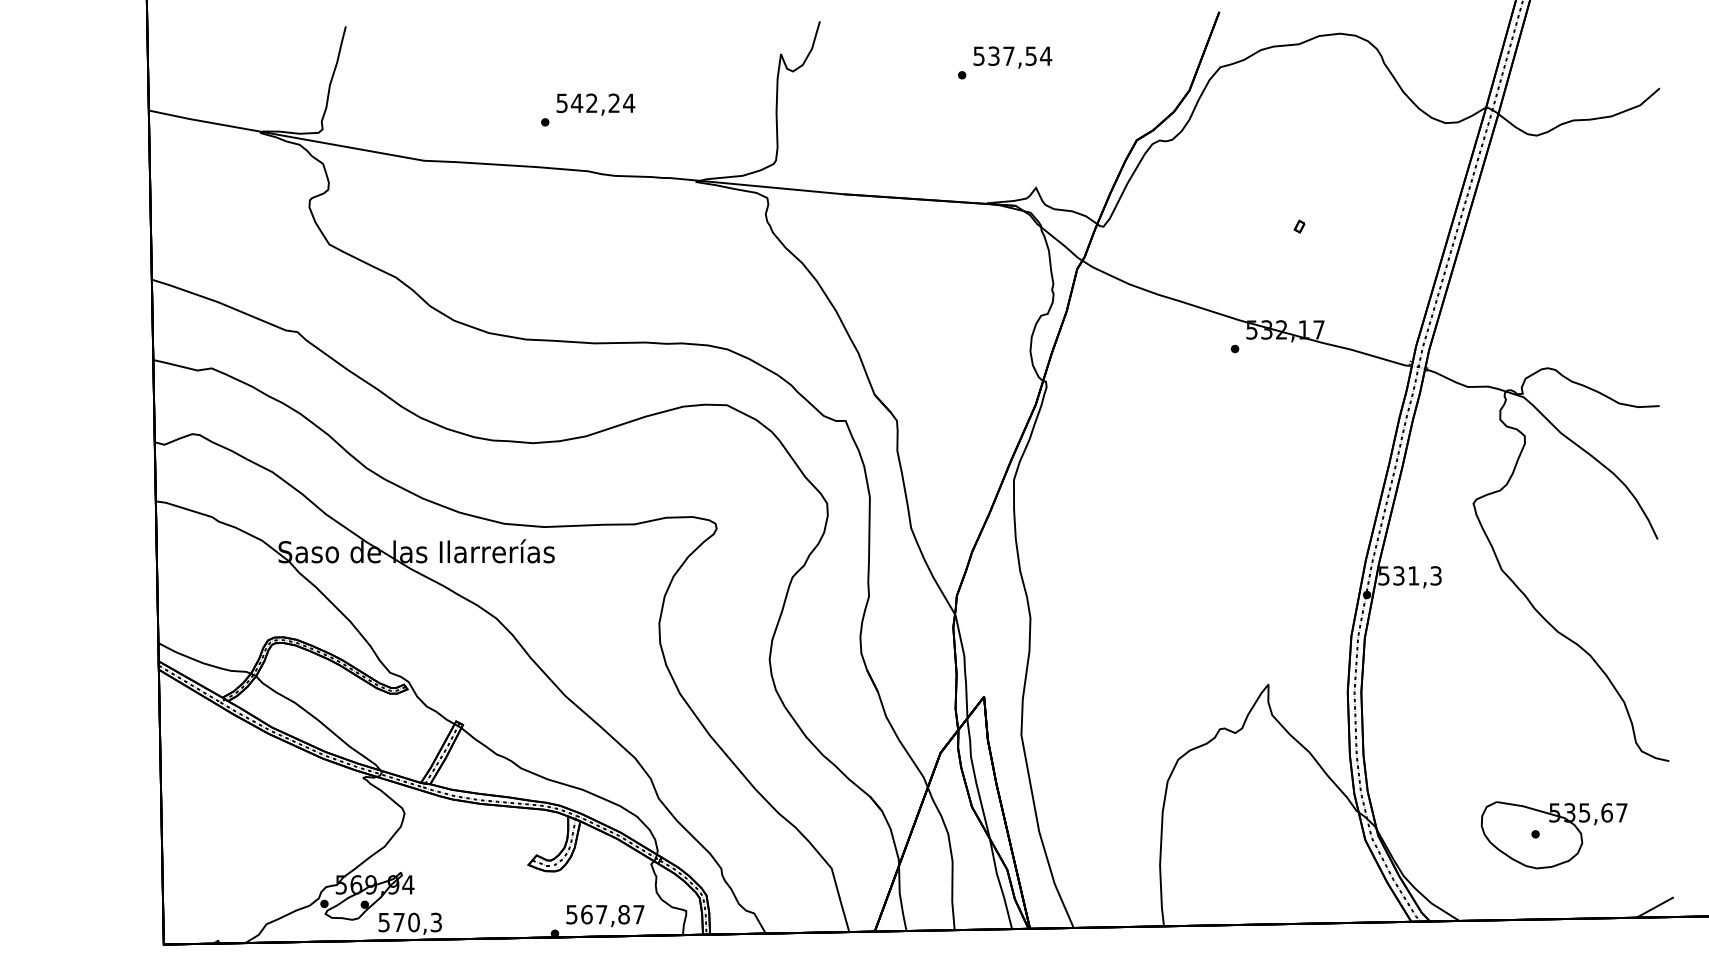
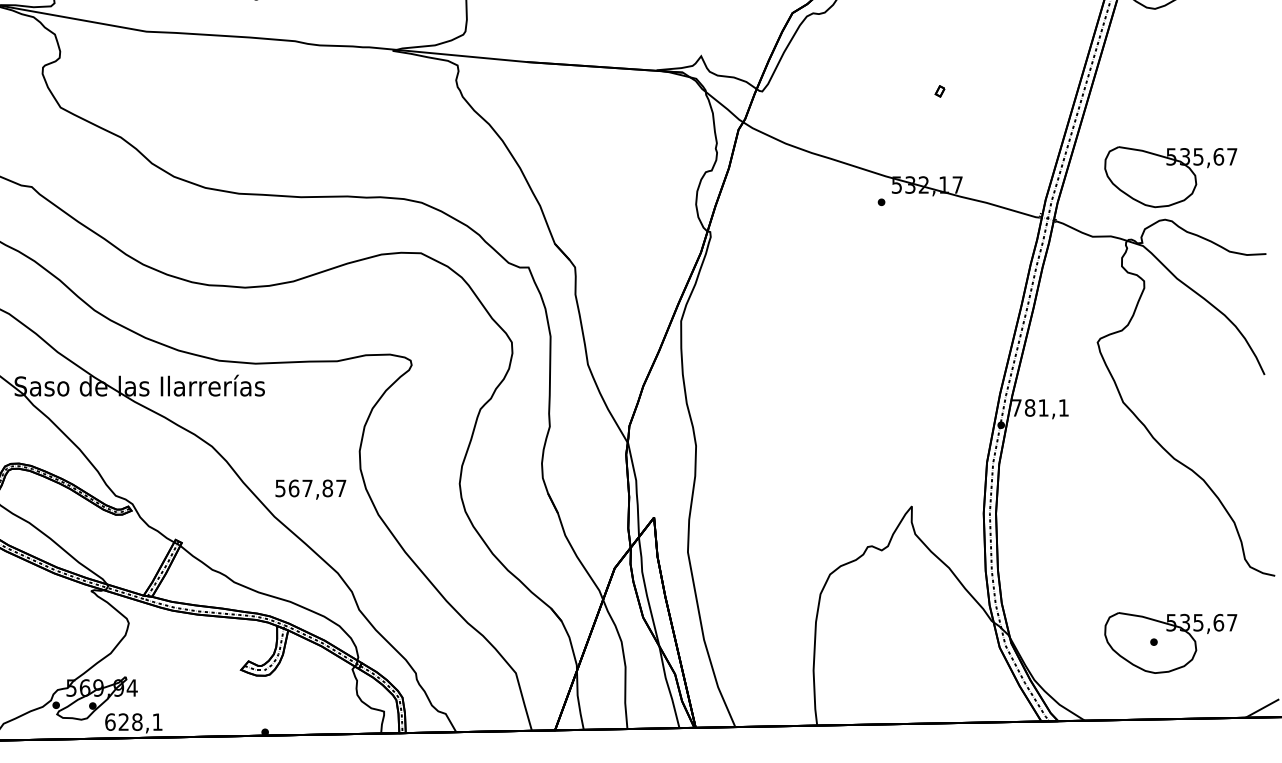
part: (1553, 321) -> (1170, 177), added
text: (1409, 575) -> (1039, 407), 531,3 -> 781,1
text: (605, 916) -> (310, 490), moved
text: (409, 922) -> (133, 722), 570,3 -> 628,1

